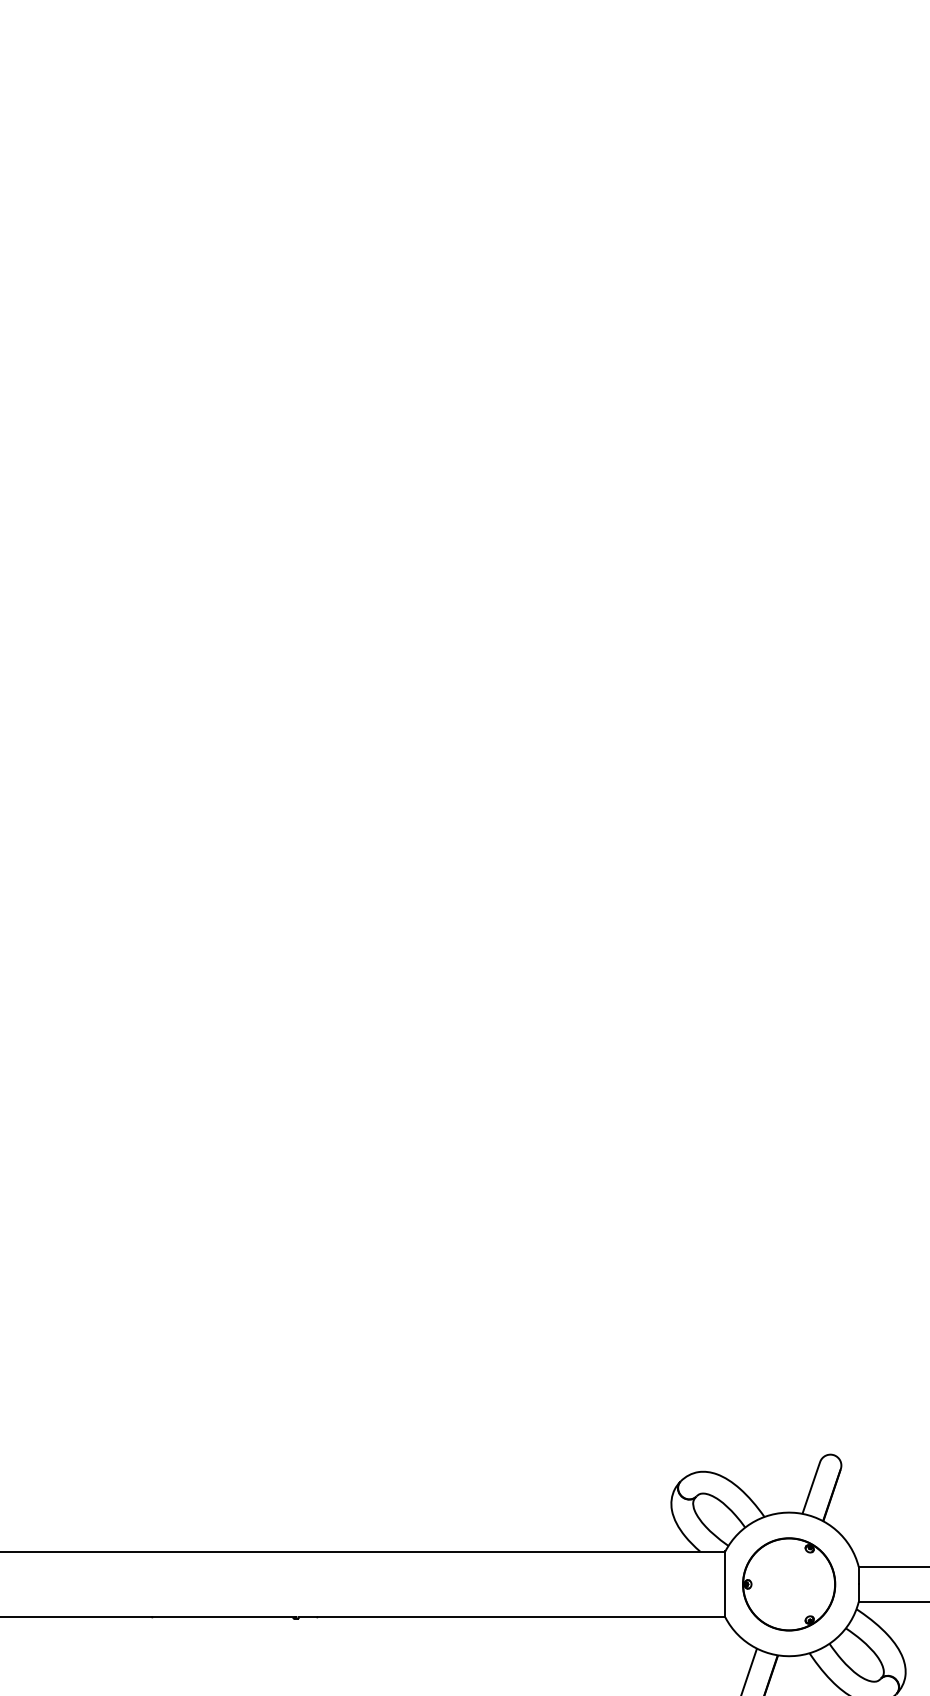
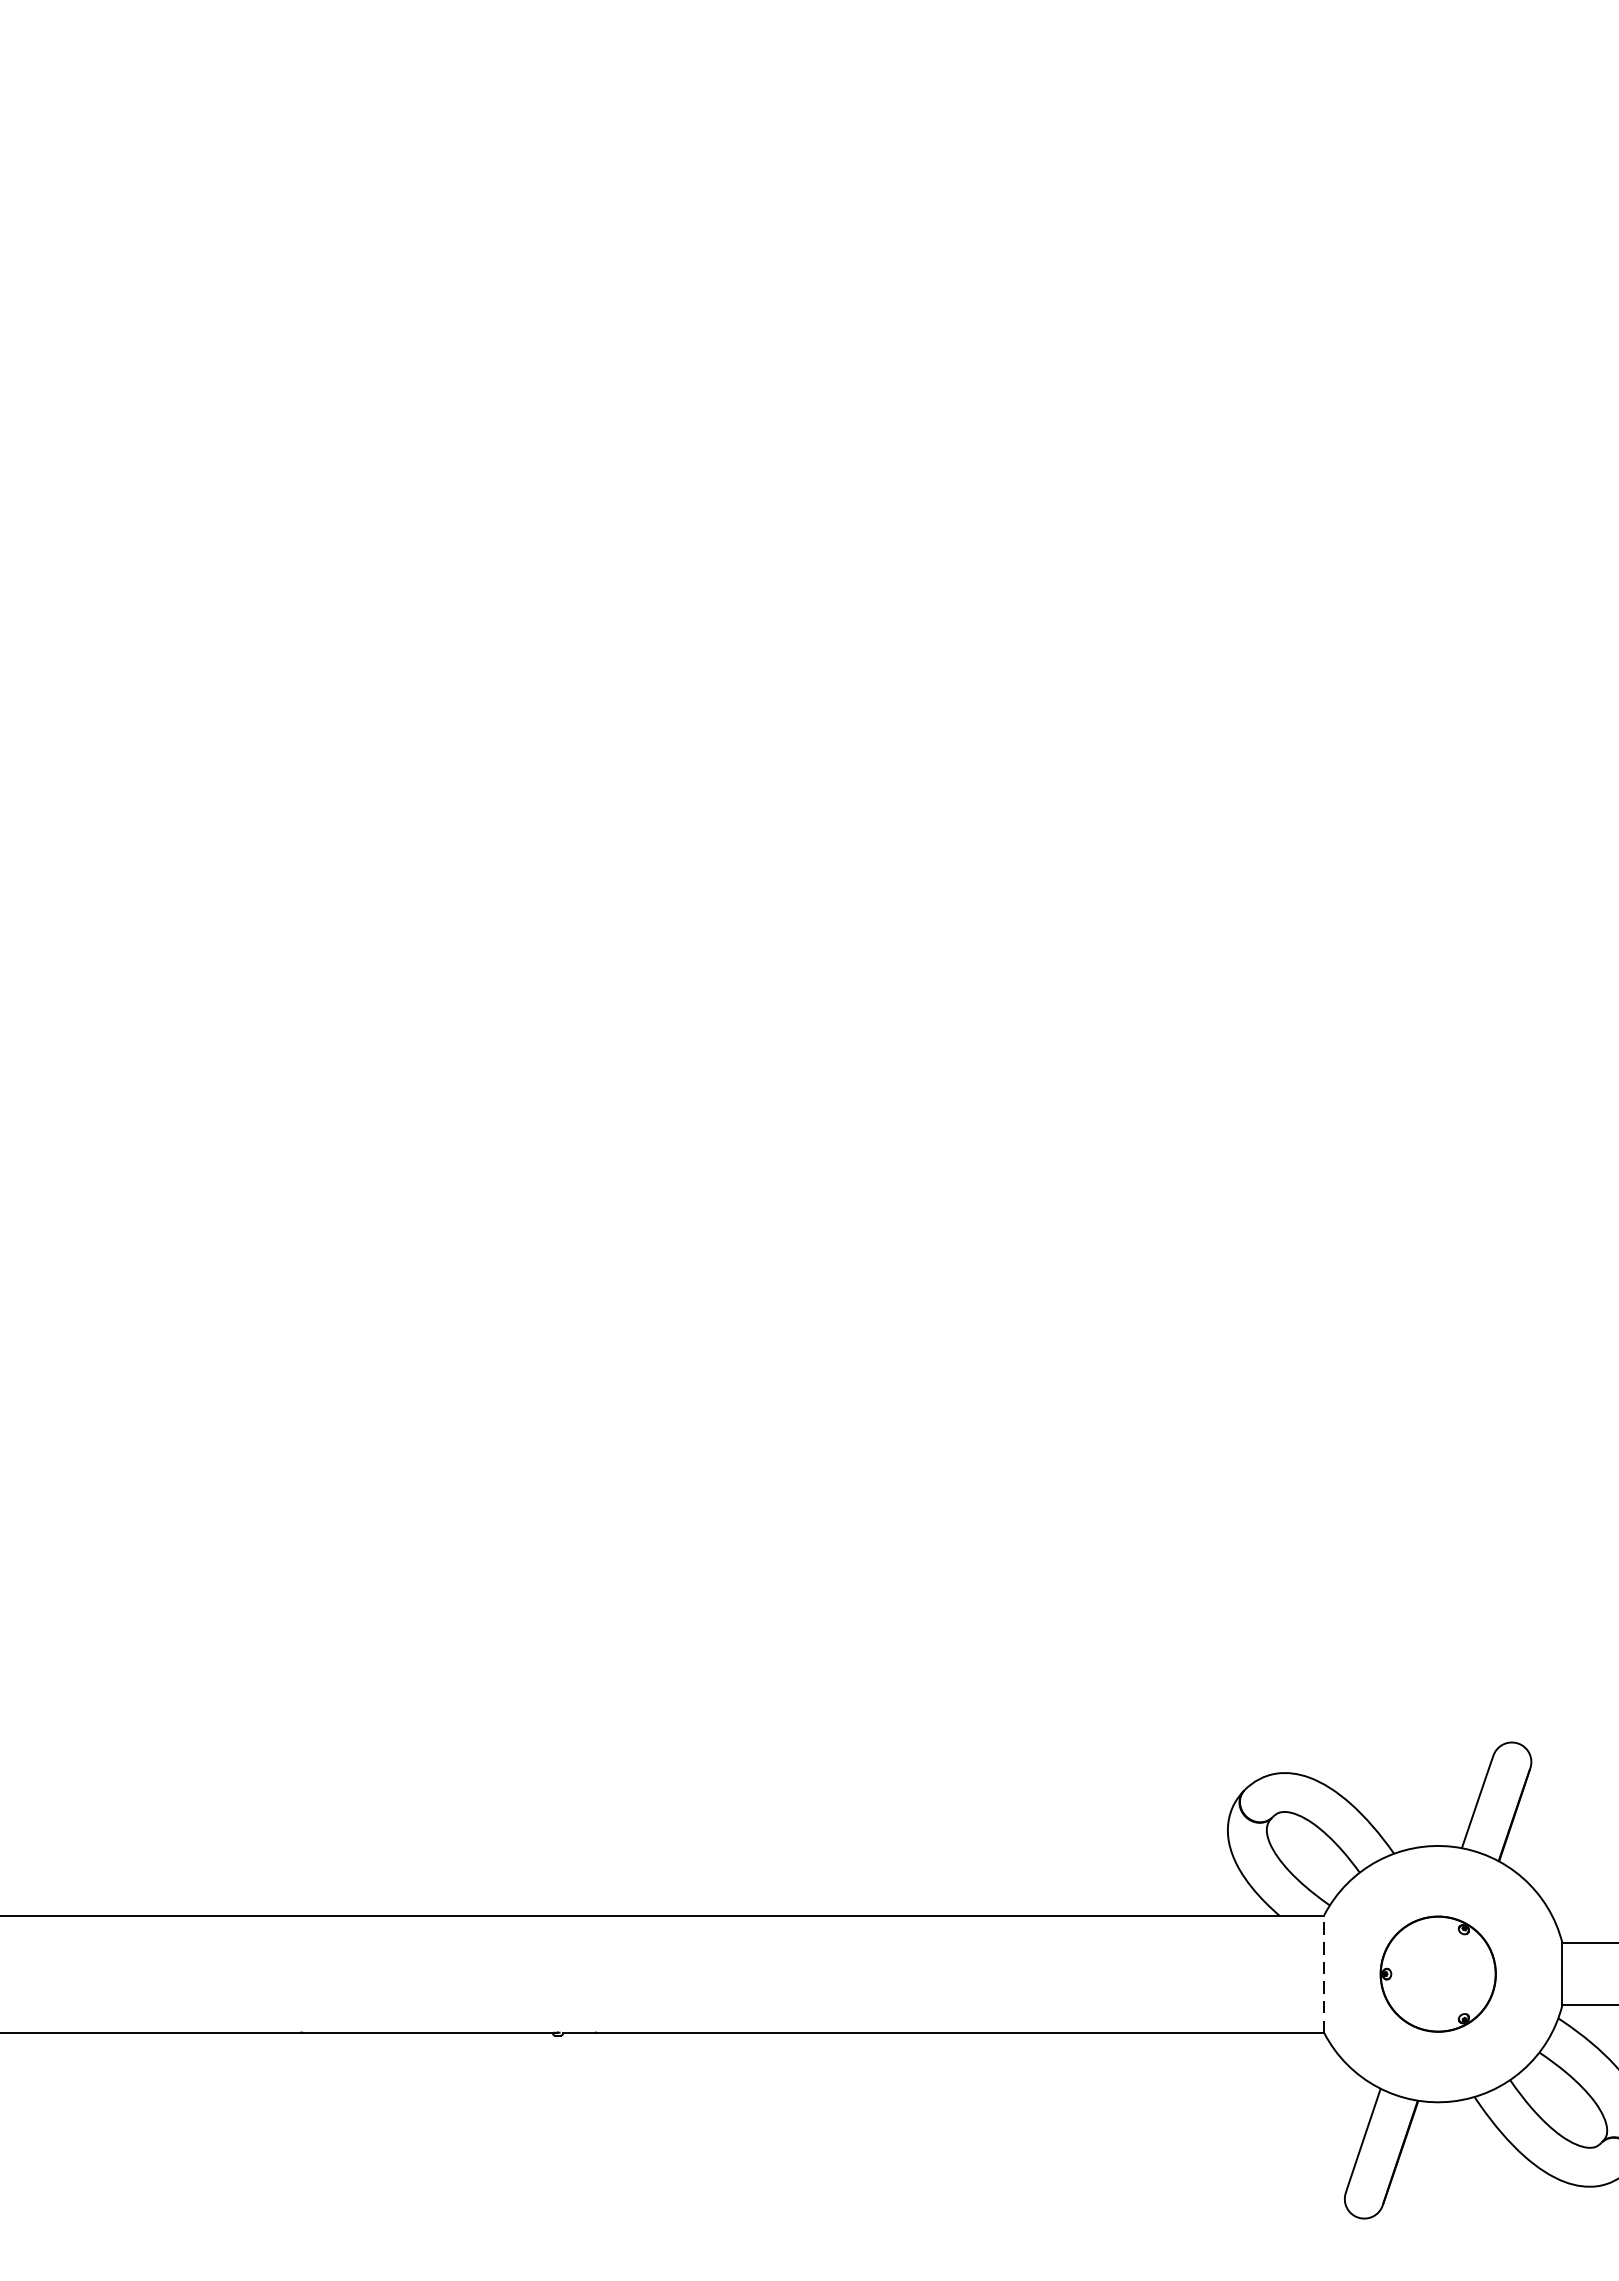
line: (725, 1583) -> (1324, 1972), solid -> dashed
part: (789, 1584) -> (1438, 1974), size x0.7

